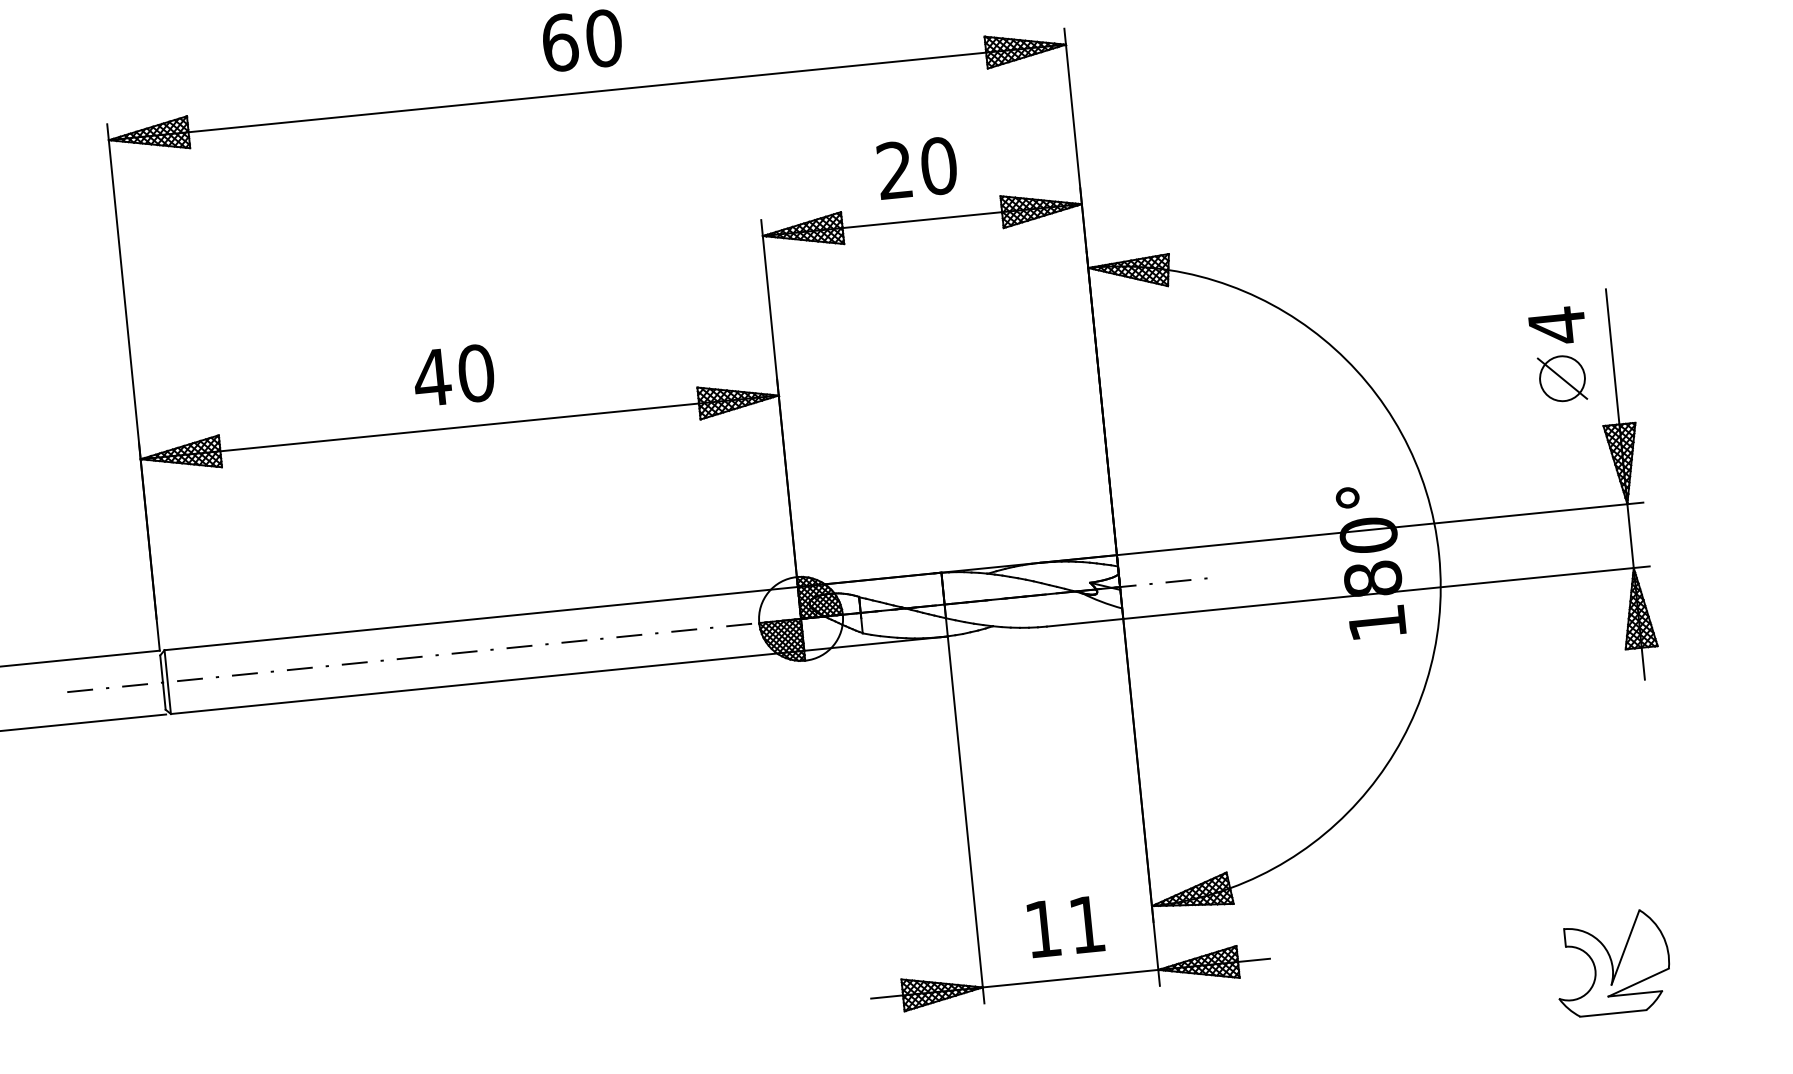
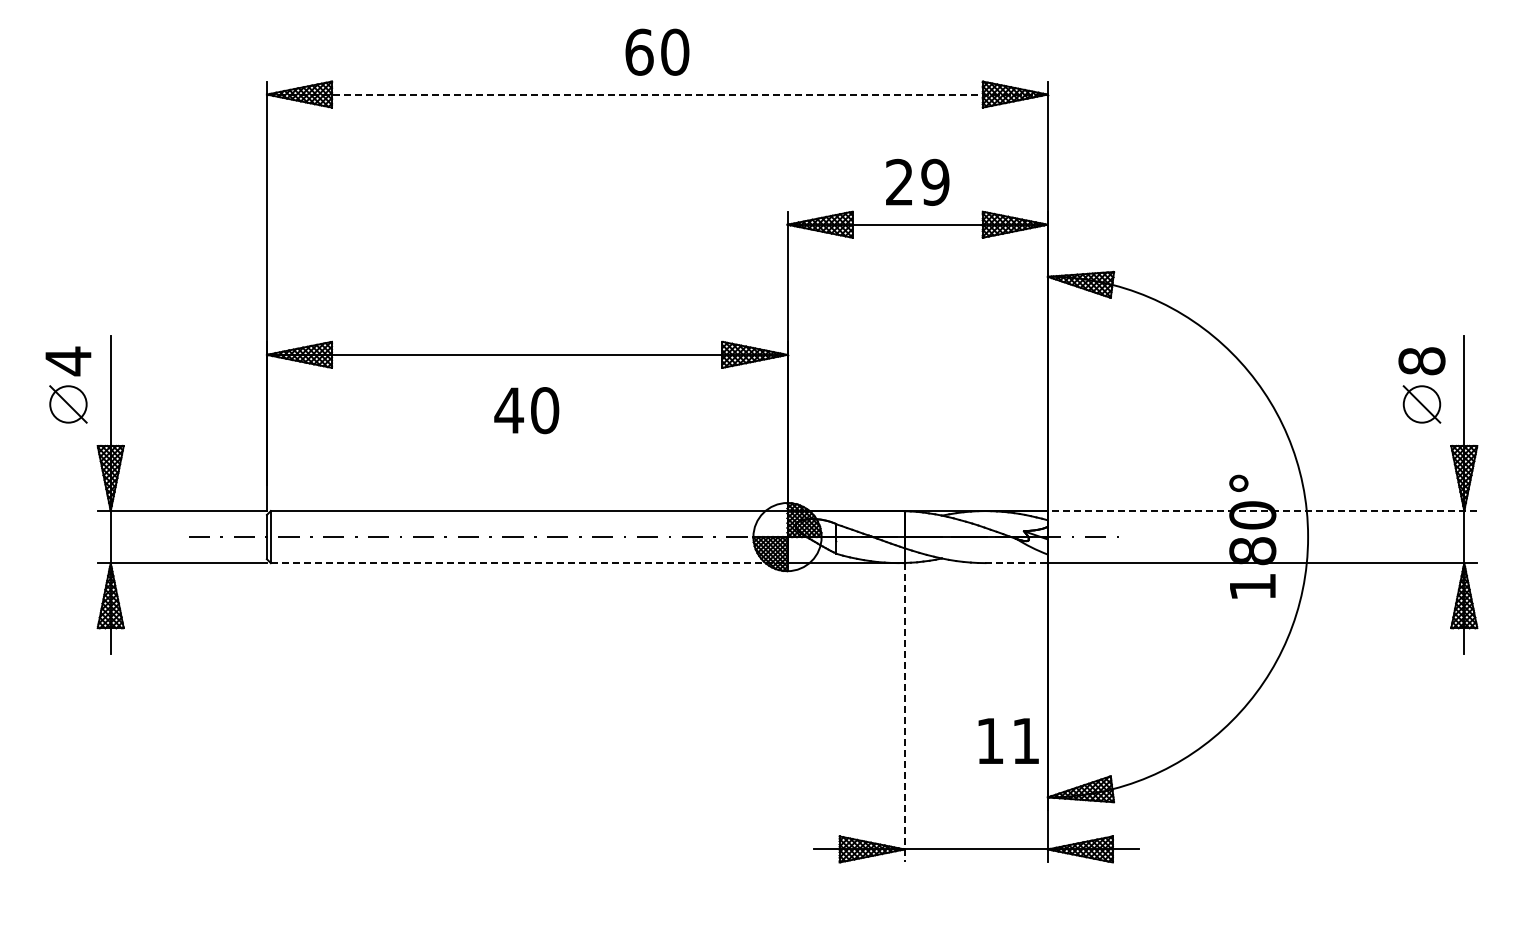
line: (587, 92) -> (657, 94), solid -> dashed
text: (939, 166) -> (935, 182), 20 -> 29
text: (1556, 326) -> (1421, 361), 4 -> 8
text: (453, 375) -> (526, 410), moved
line: (1380, 529) -> (1262, 511), solid -> dashed
line: (1086, 623) -> (1017, 563), solid -> dashed
line: (488, 682) -> (529, 563), solid -> dashed
line: (965, 819) -> (904, 712), solid -> dashed
text: (1065, 926) -> (1008, 740), moved
part: (1612, 963) -> (1415, 880), removed

